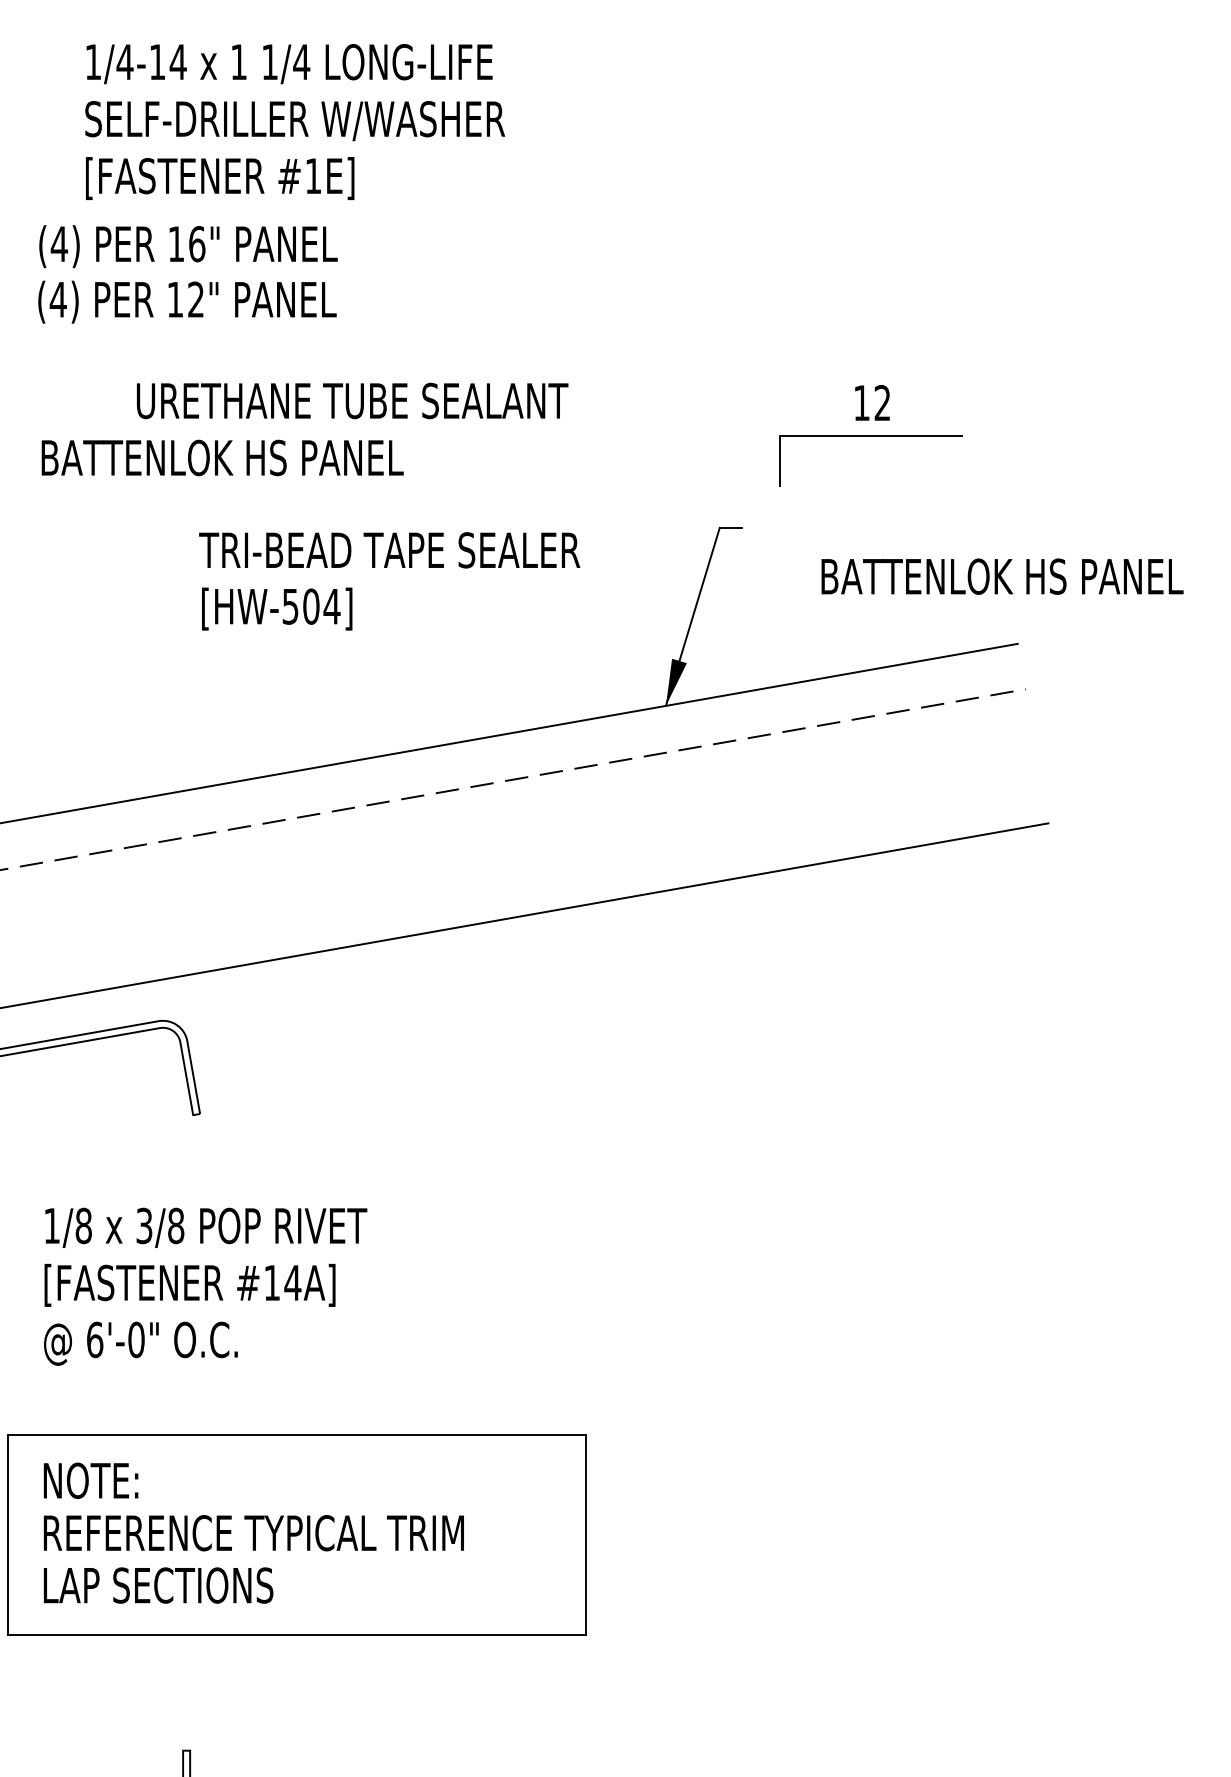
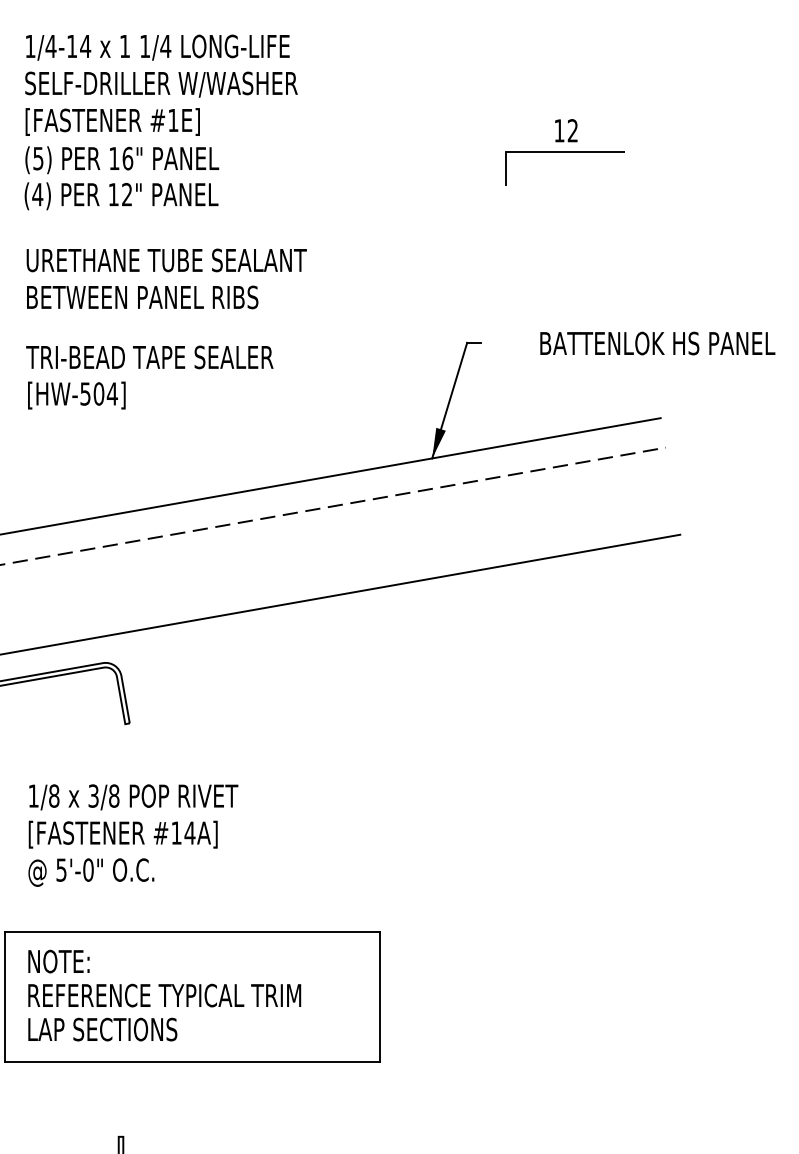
text: (295, 120) -> (161, 84), moved
text: (57, 243) -> (37, 158), (4) -> (5)
text: (352, 401) -> (166, 260), moved
part: (869, 436) -> (564, 152), moved
text: (232, 458) -> (150, 297), BATTENLOK HS PANEL -> BETWEEN PANEL RIBS
text: (1002, 576) -> (657, 343), moved
text: (389, 581) -> (149, 377), moved
text: (94, 1338) -> (61, 869), 6'-0" -> 5'-0"

